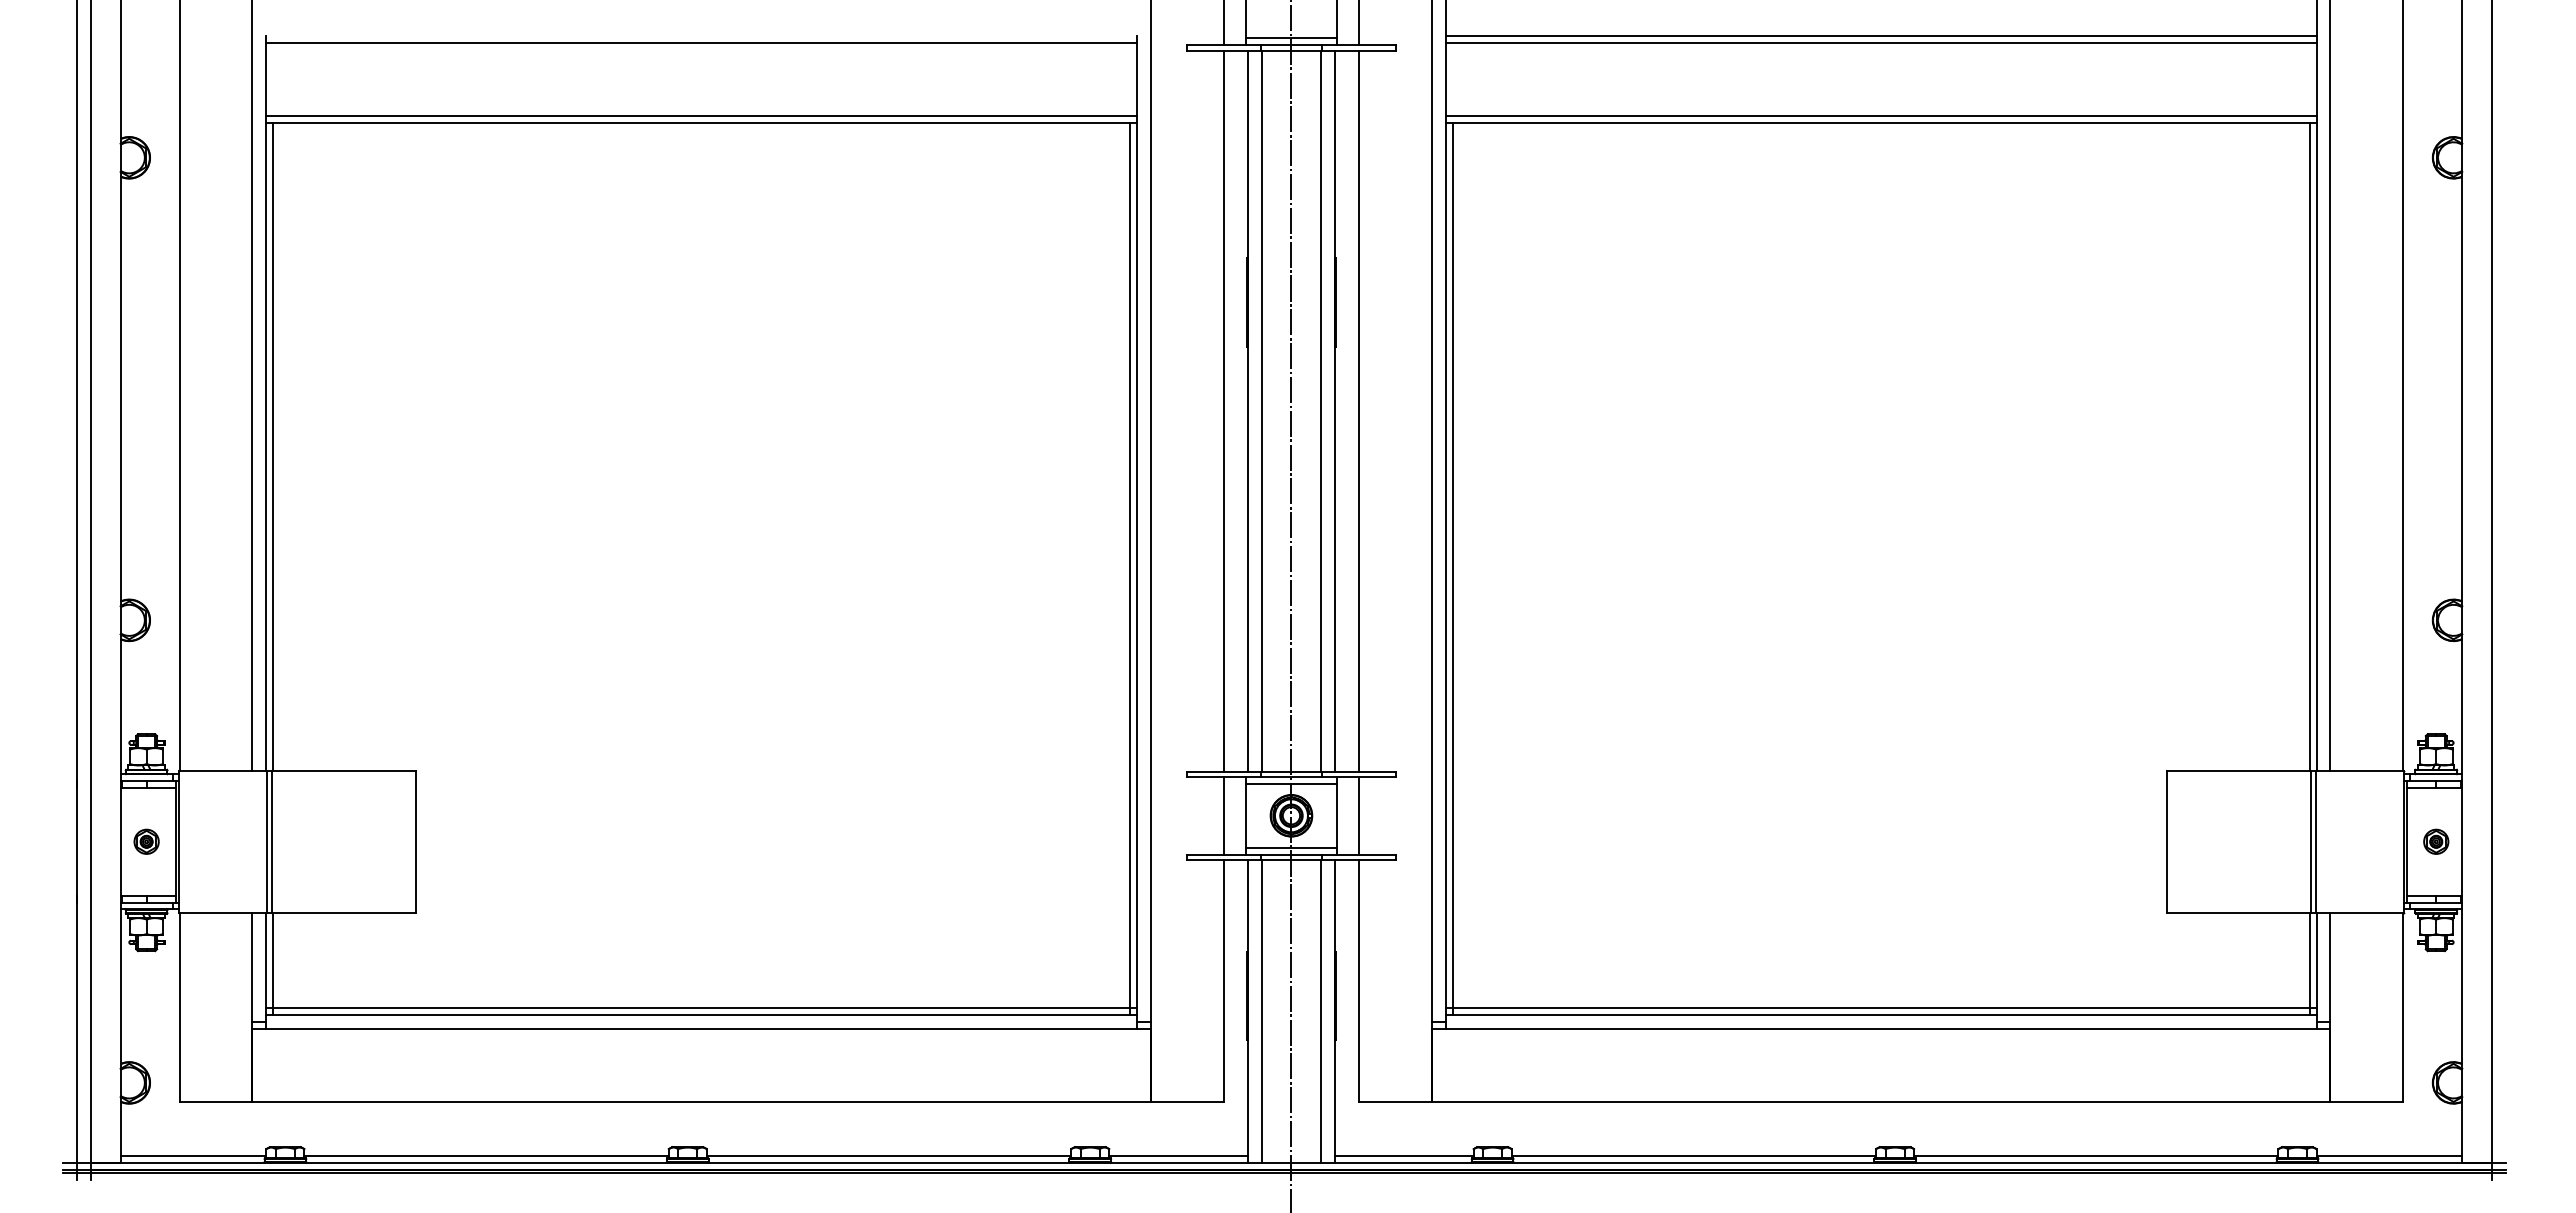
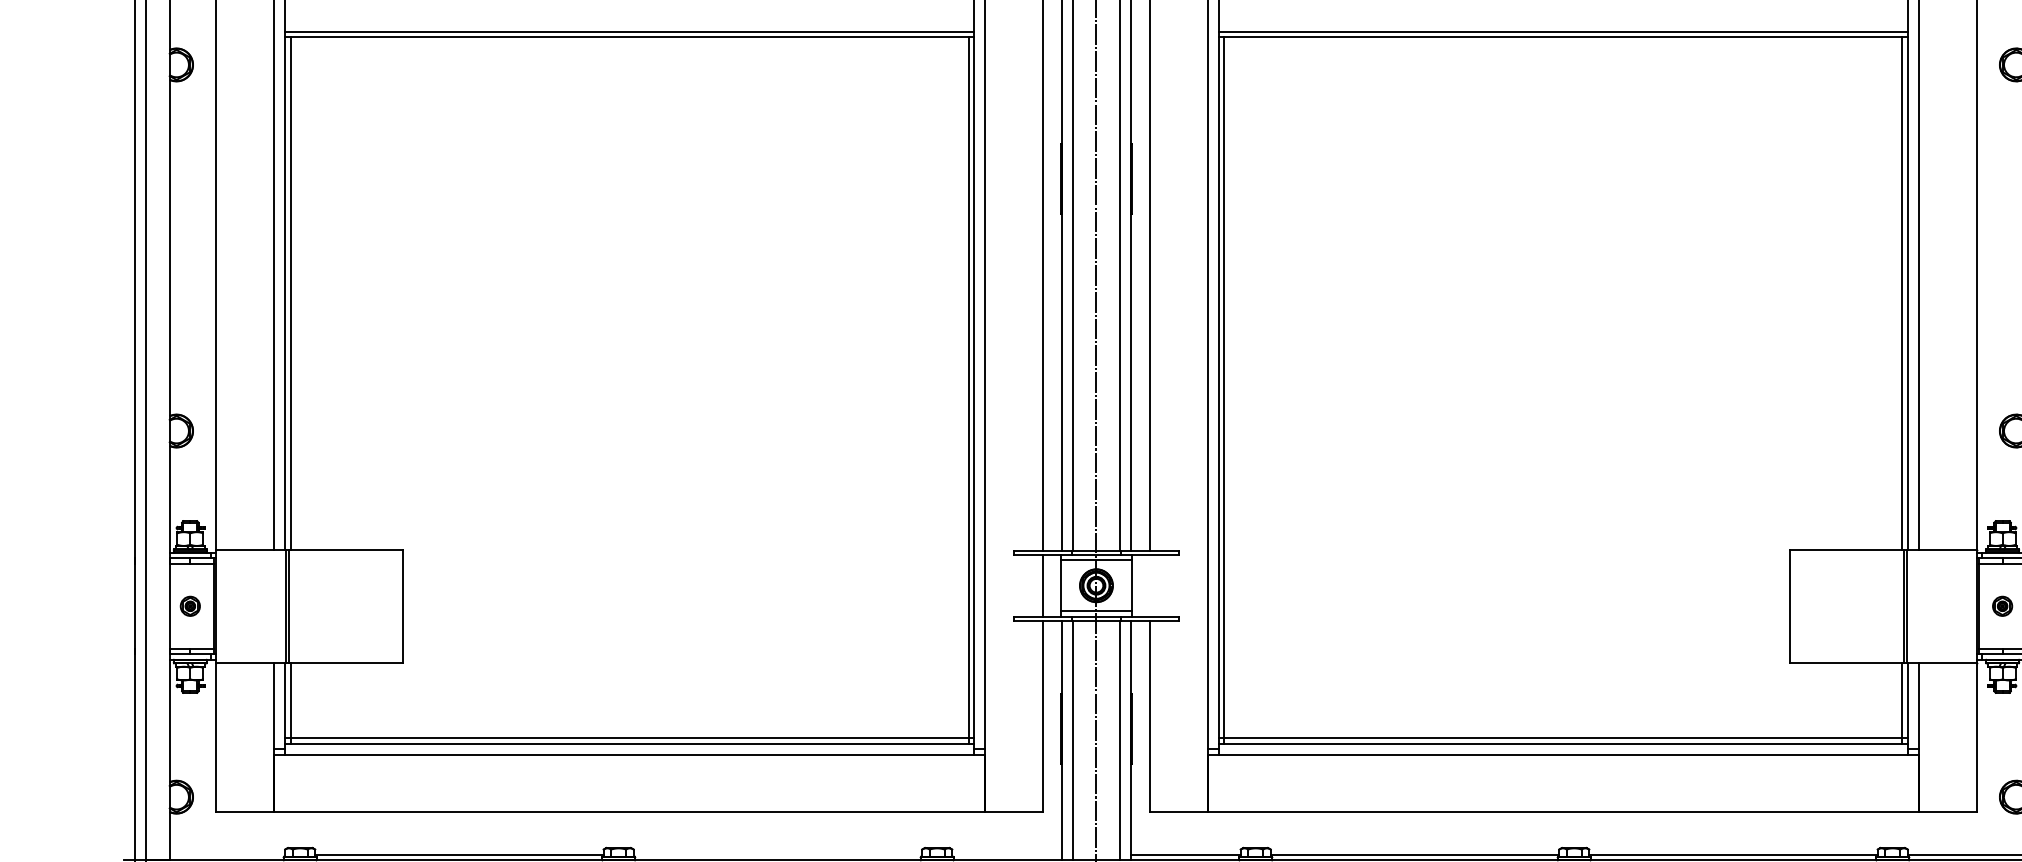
line: (1359, 815) -> (1150, 585), removed
line: (193, 1155) -> (227, 854), removed
line: (888, 1155) -> (777, 854), removed
line: (1178, 1155) -> (1007, 854), removed

